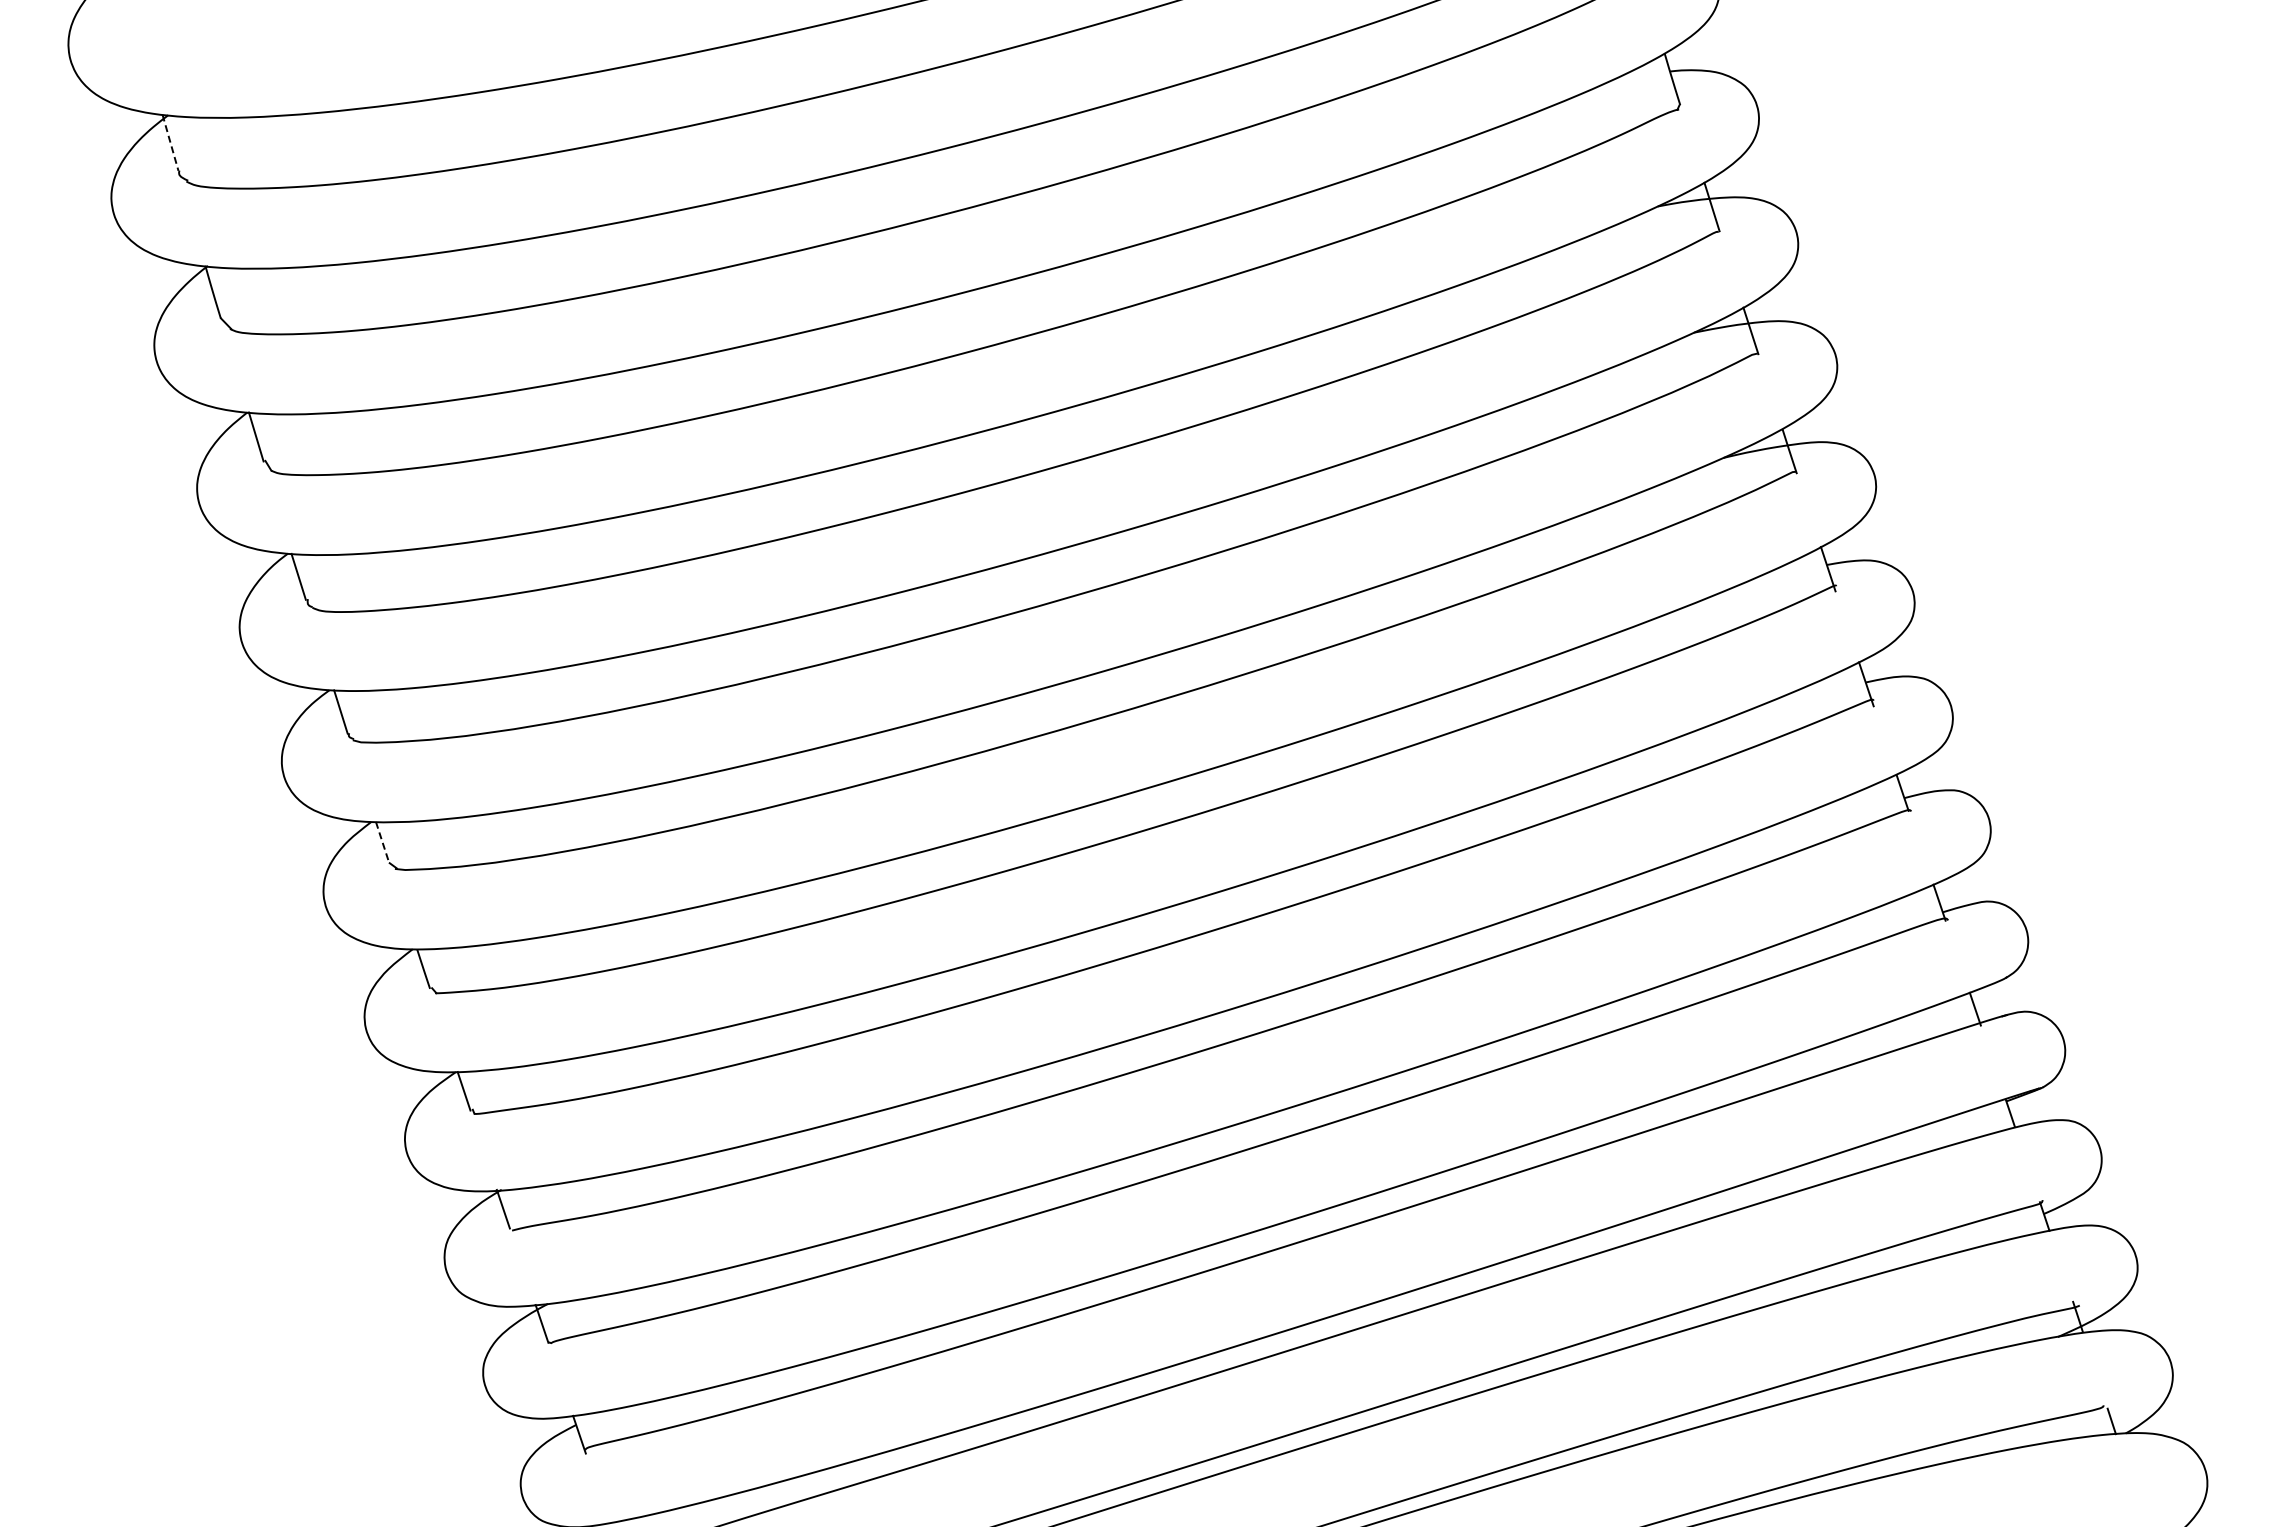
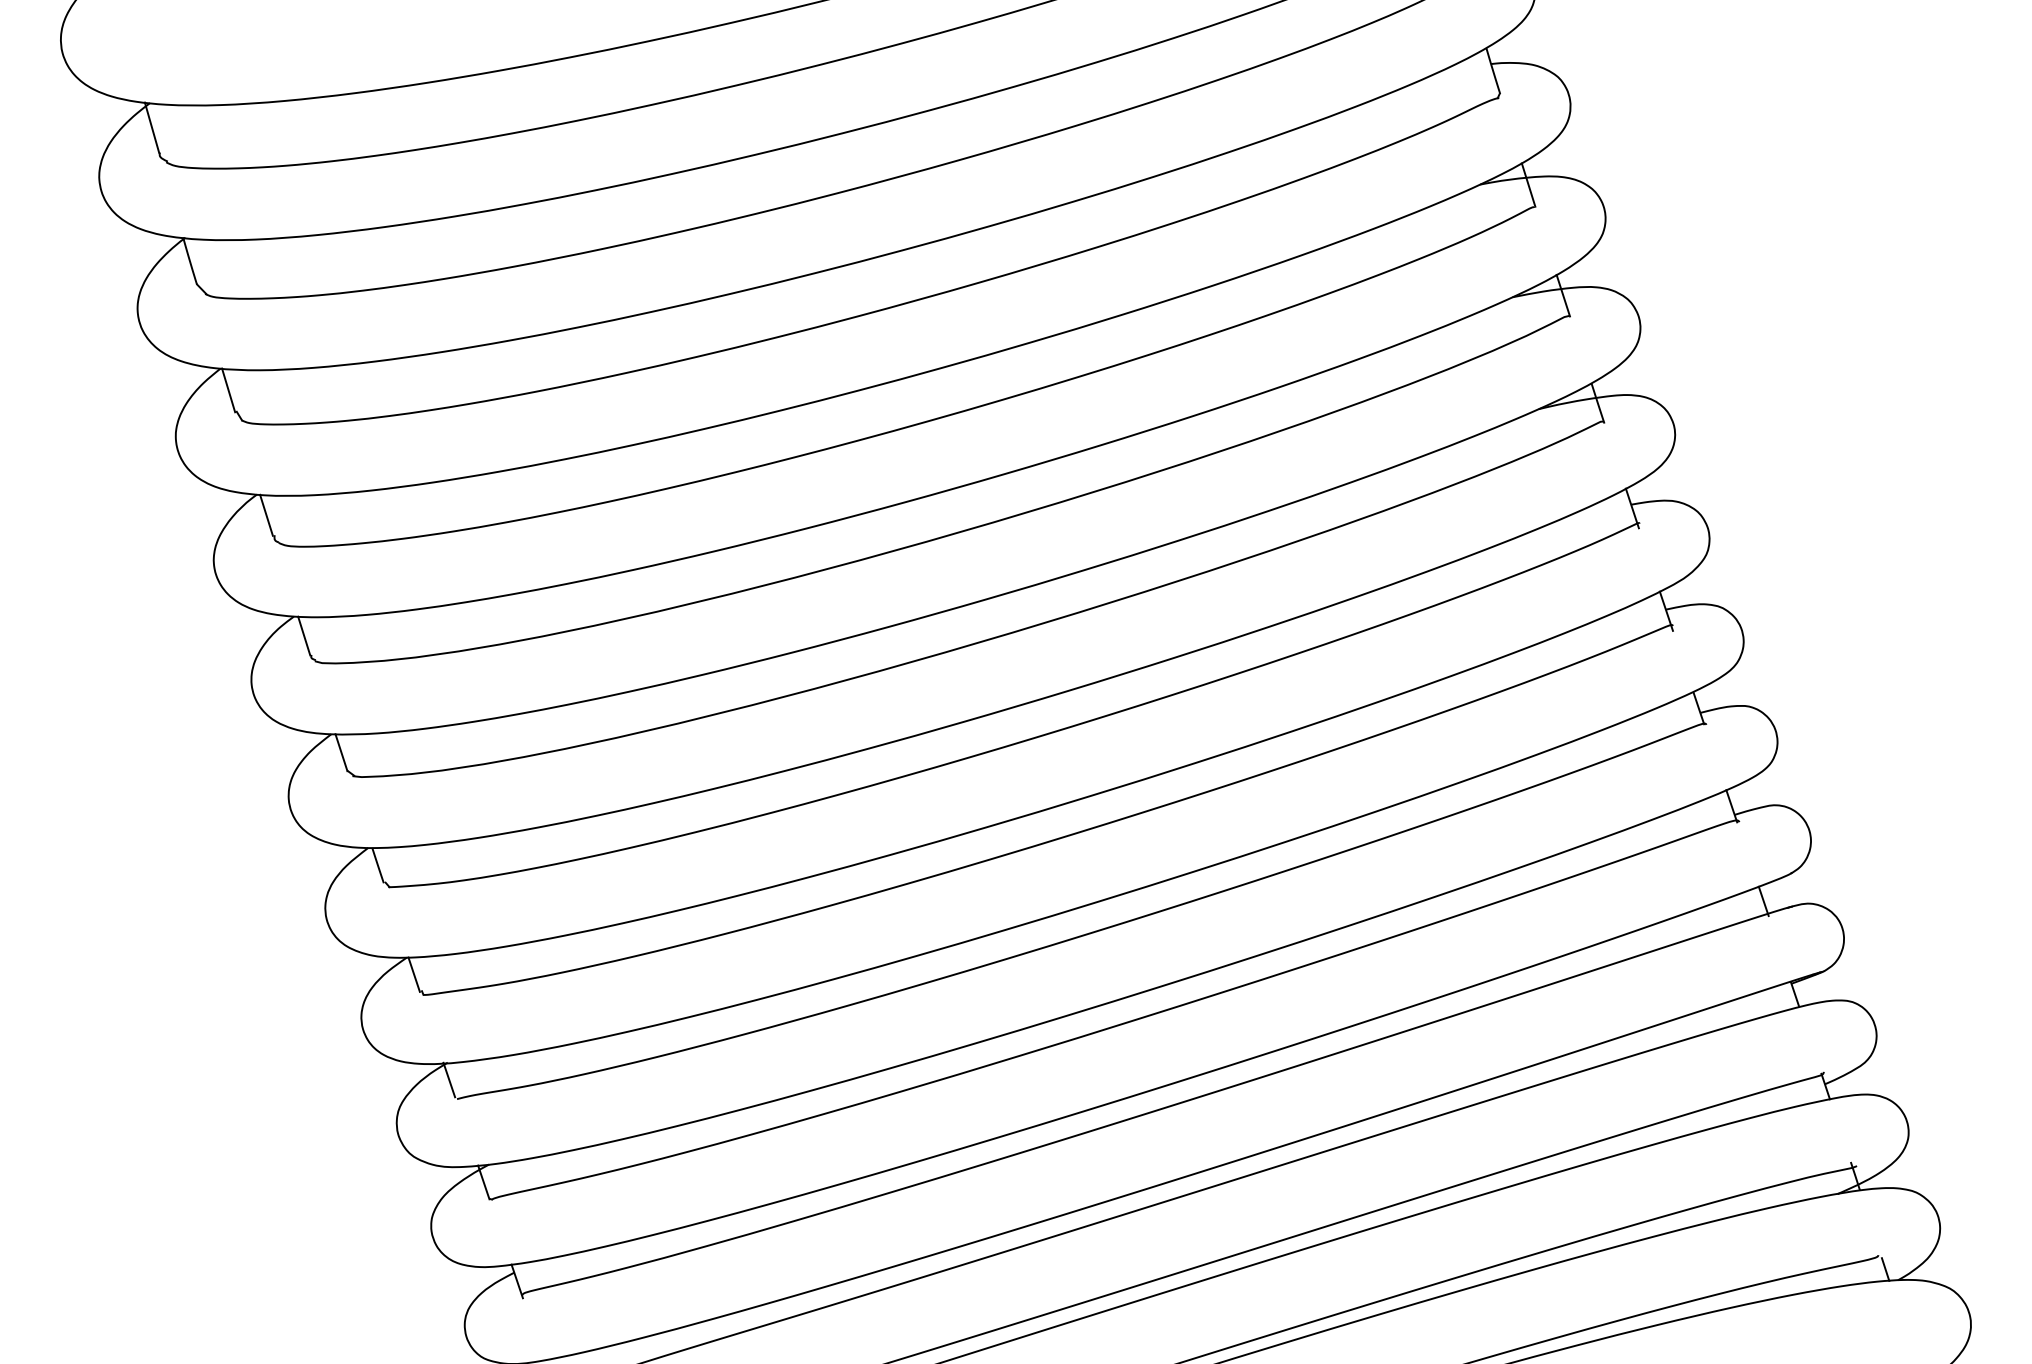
line: (170, 143) -> (152, 128), dashed -> solid
line: (382, 842) -> (341, 752), dashed -> solid

